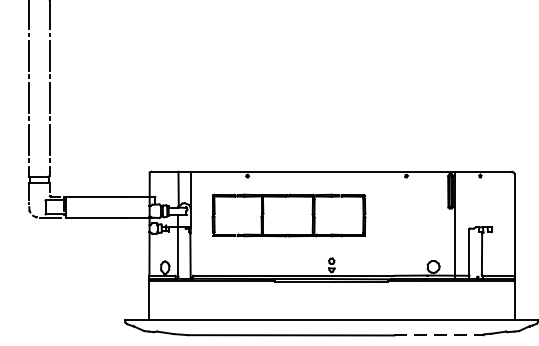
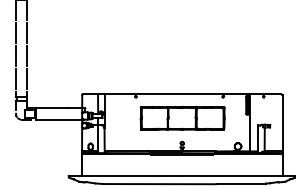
part: (288, 213) -> (182, 117), moved
line: (439, 335) -> (241, 184), dashed -> solid

